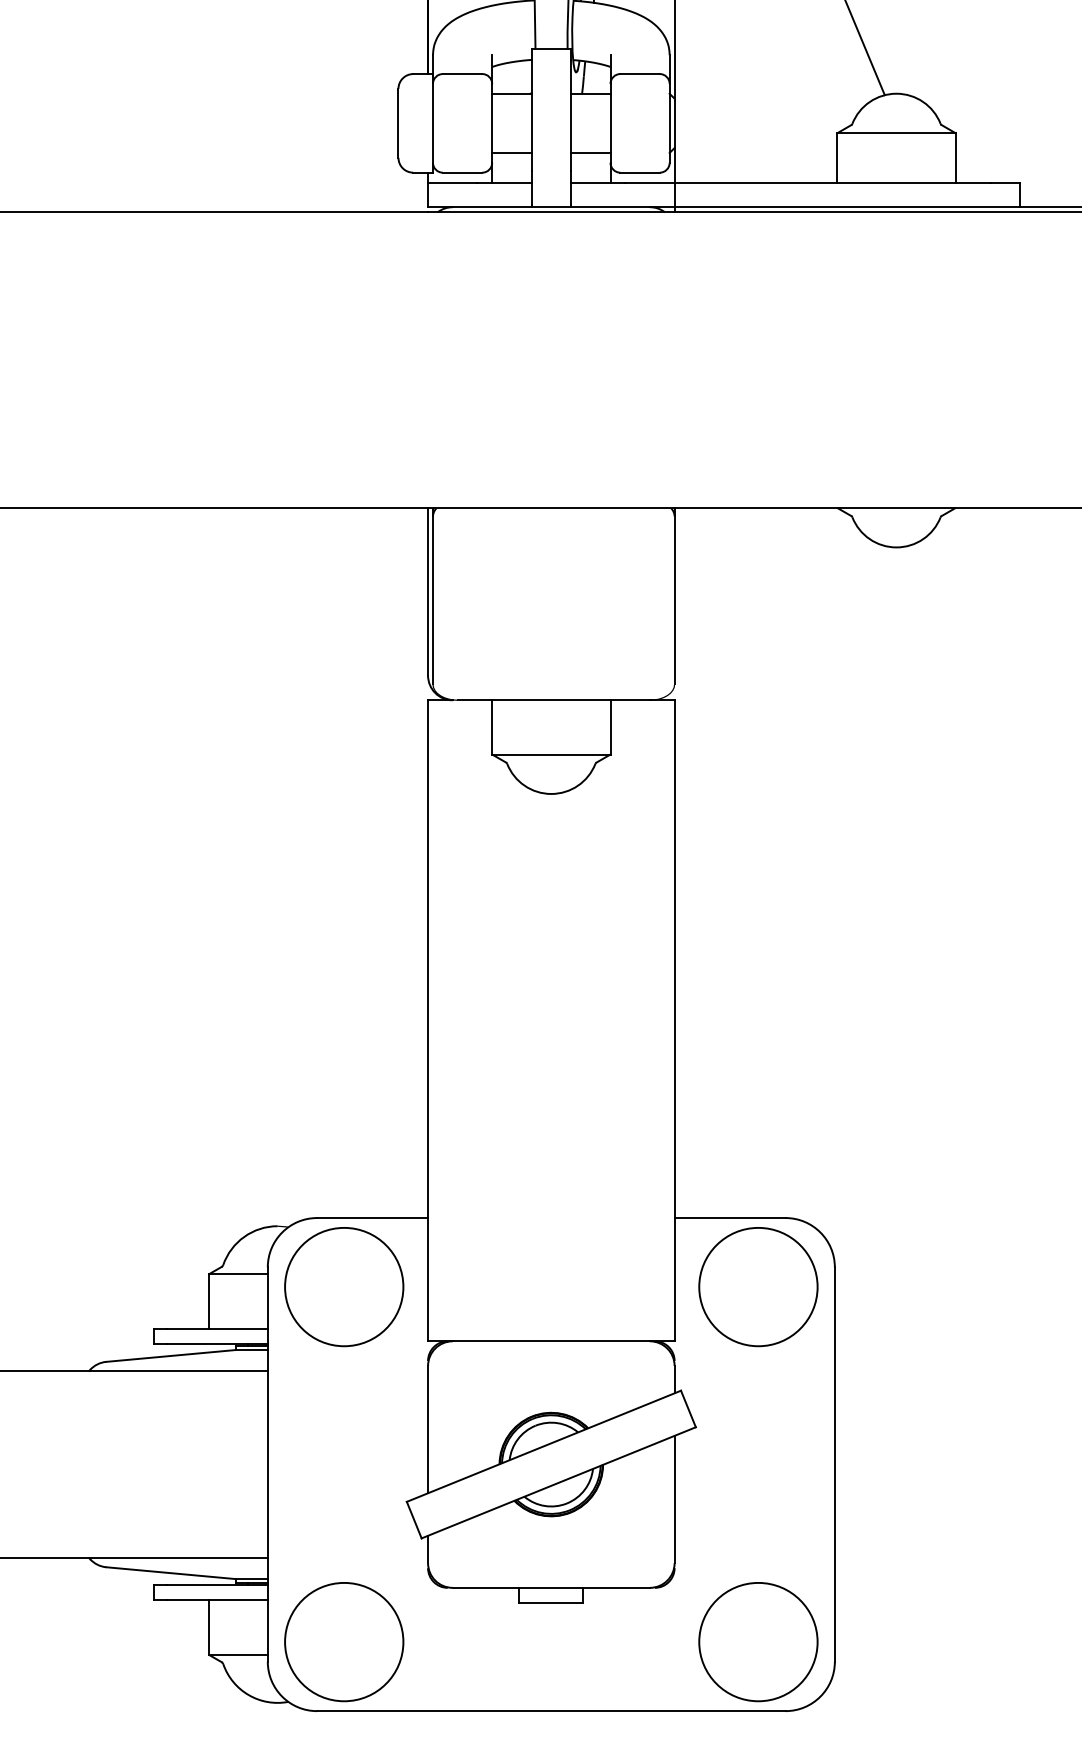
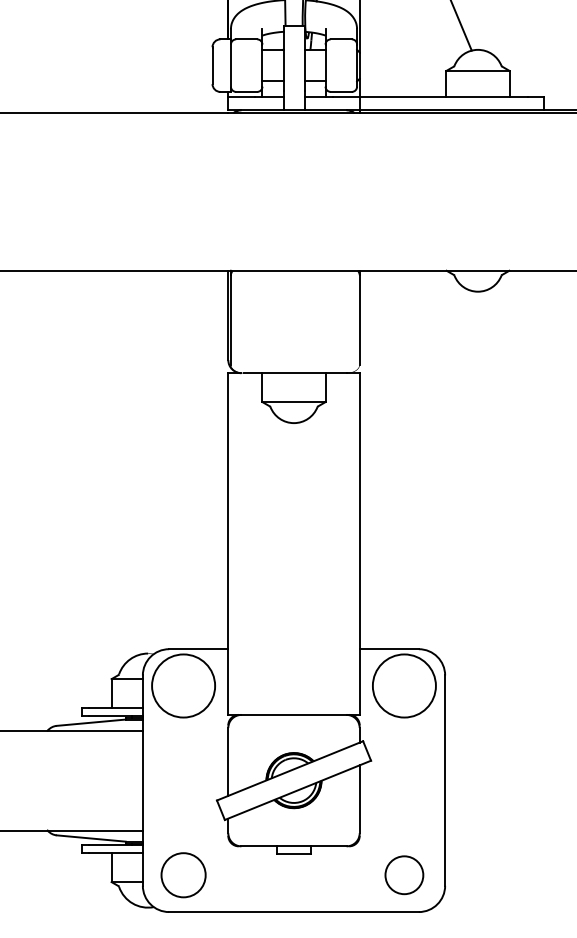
circle: (344, 1640) -> (183, 874), size x0.7
circle: (756, 1640) -> (403, 874), size x0.6

